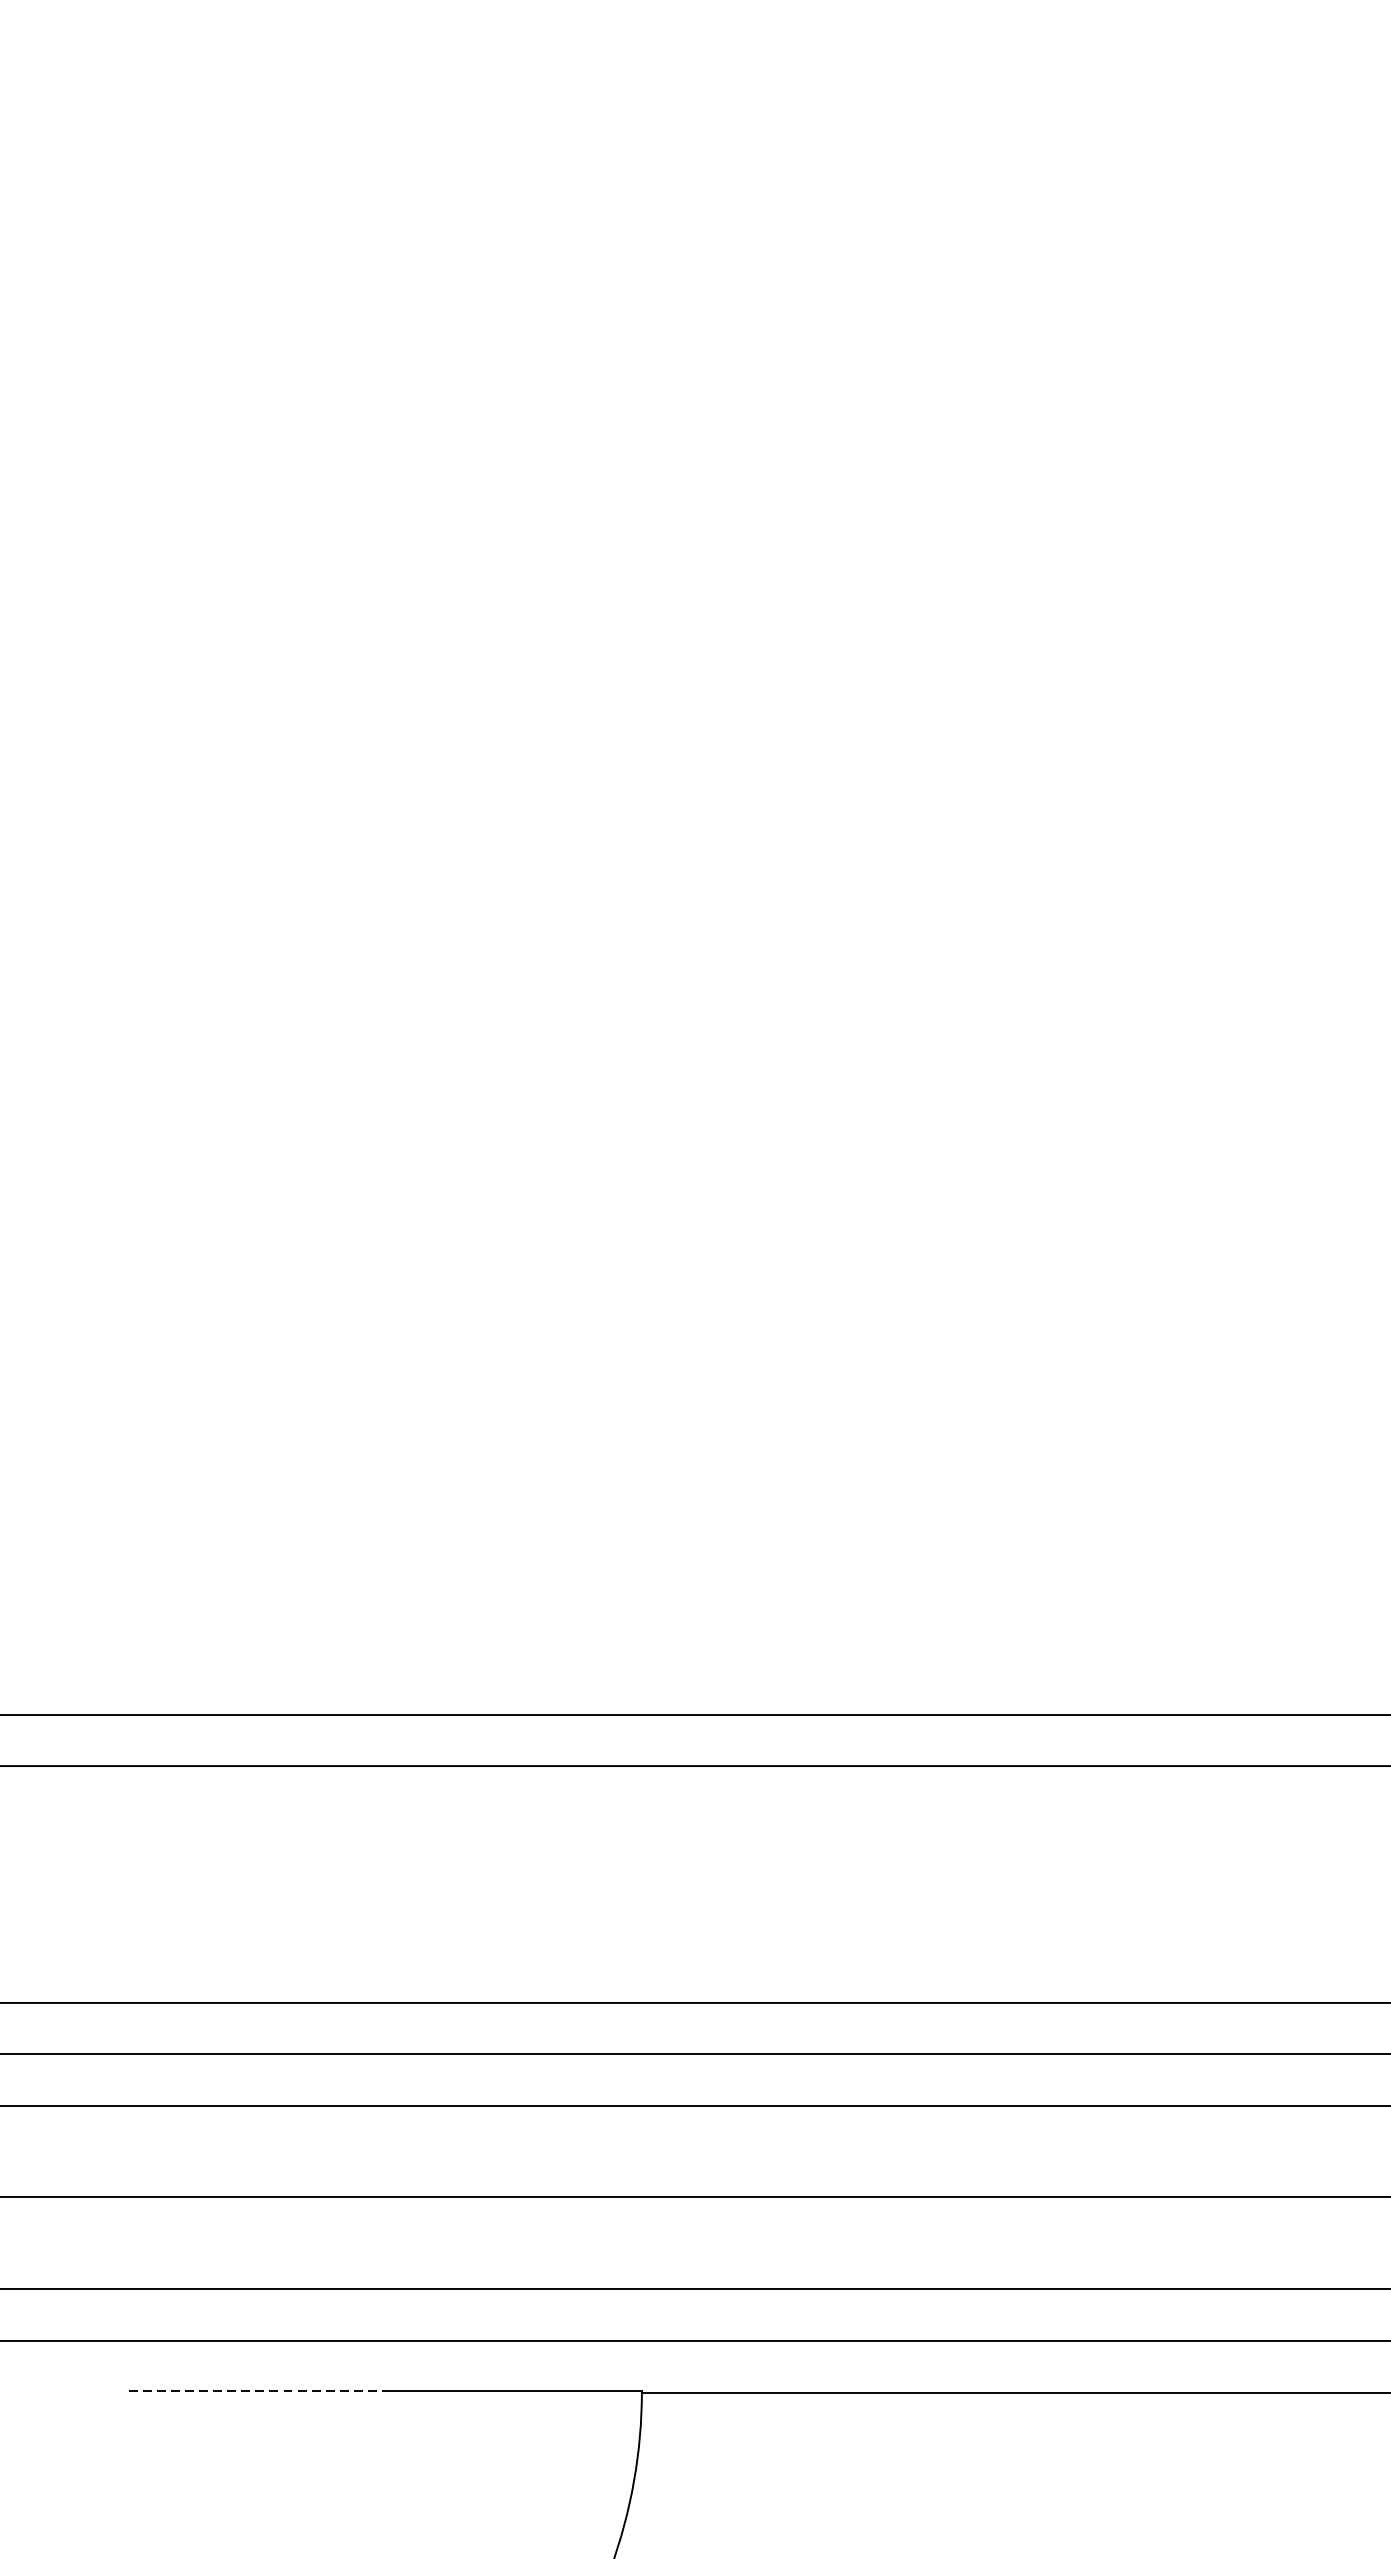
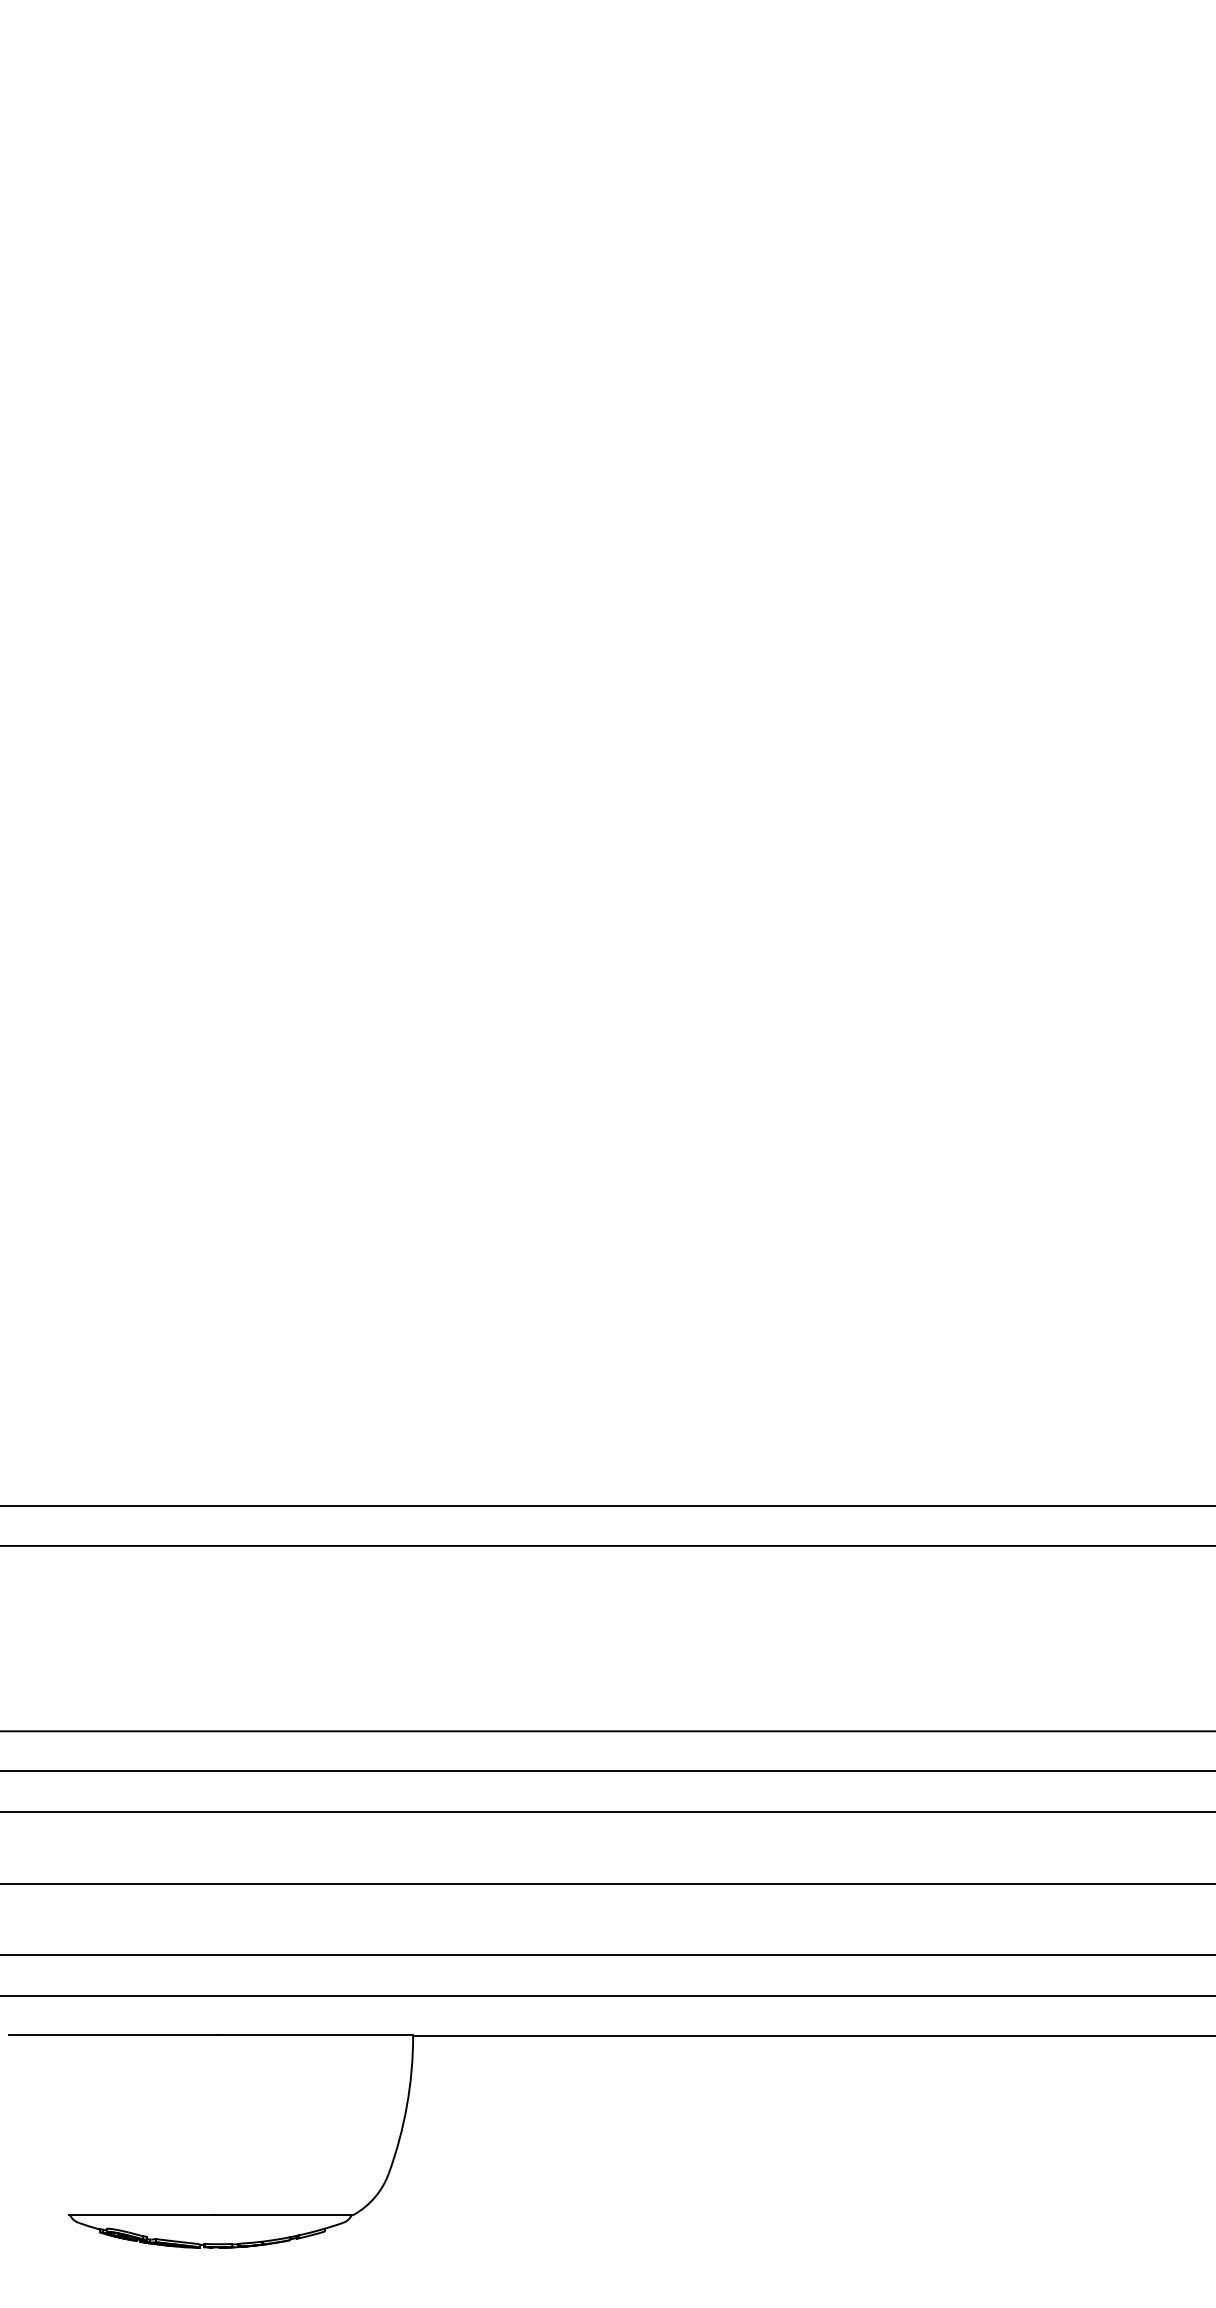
line: (257, 2391) -> (112, 2035), dashed -> solid

